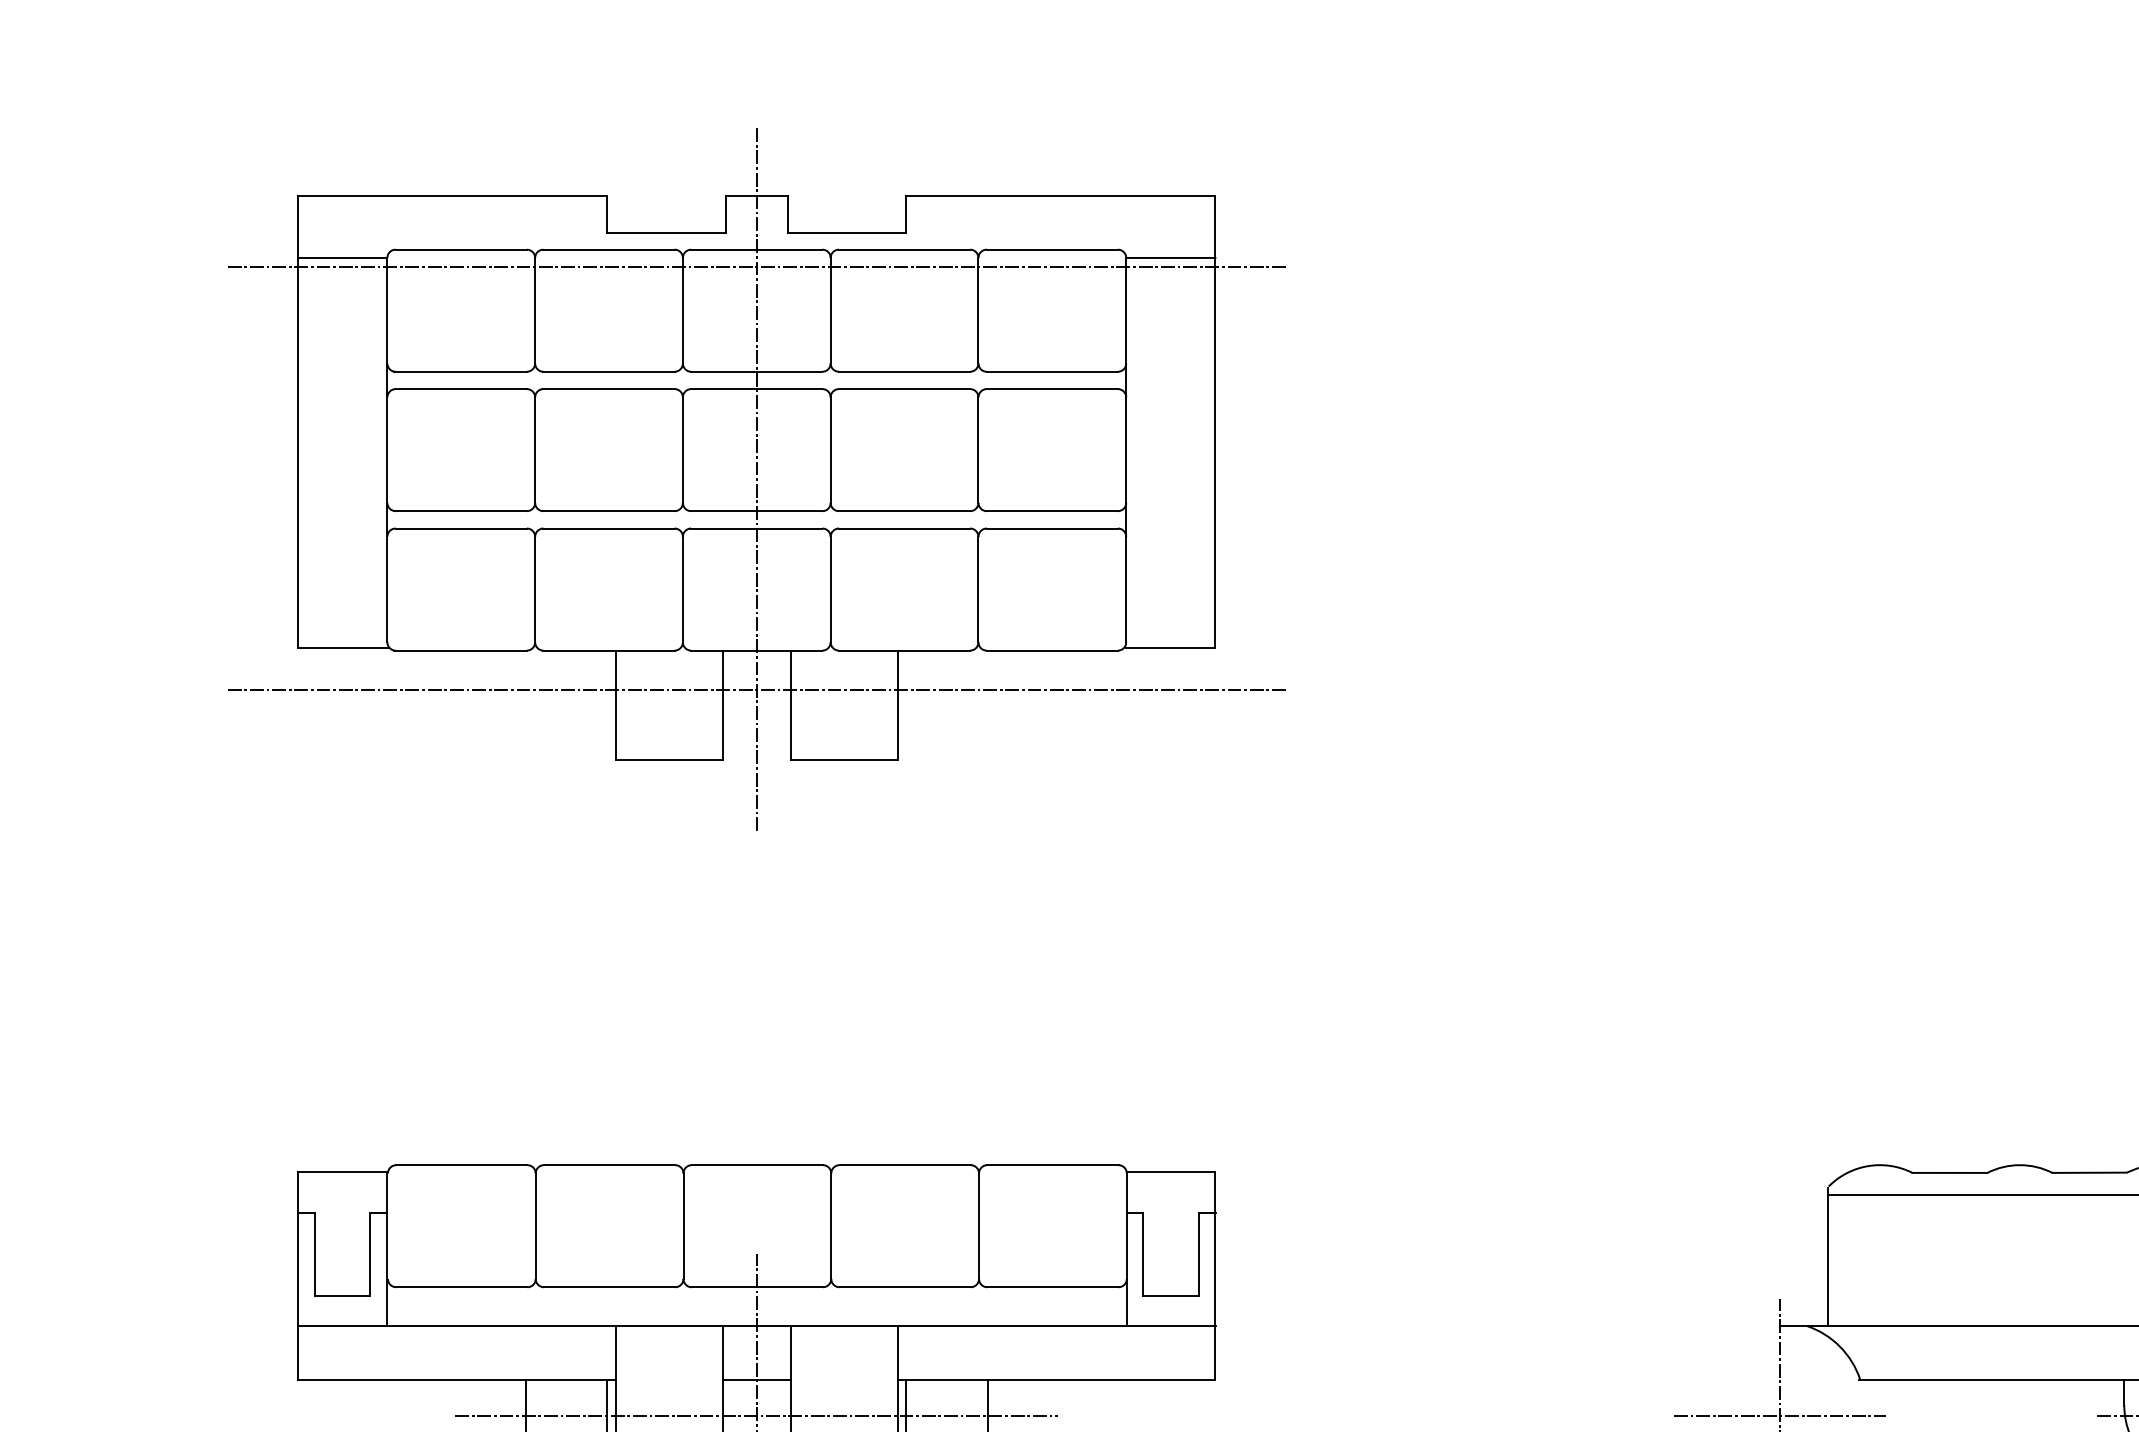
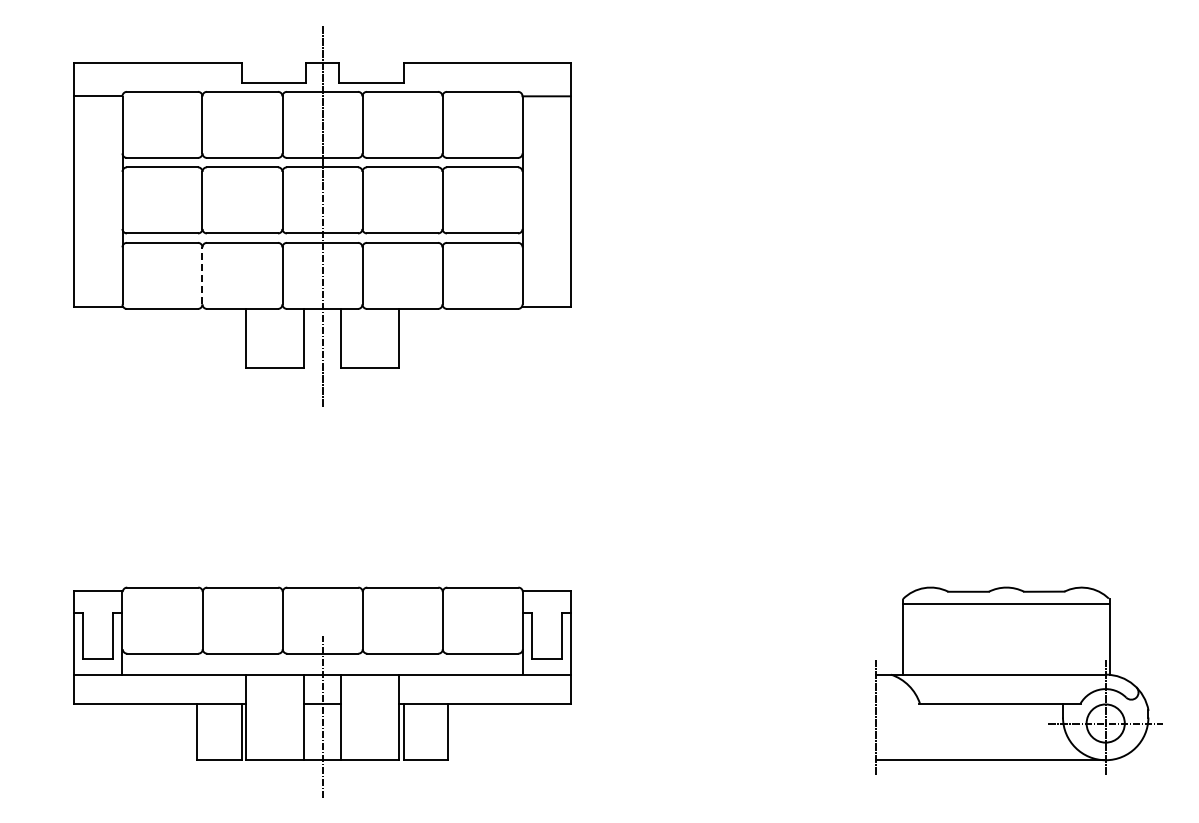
line: (756, 265) -> (322, 100), removed
line: (535, 588) -> (202, 275), solid -> dashed
line: (756, 690) -> (322, 330), removed
line: (756, 1416) -> (322, 723), removed
line: (1779, 1416) -> (876, 723), removed

